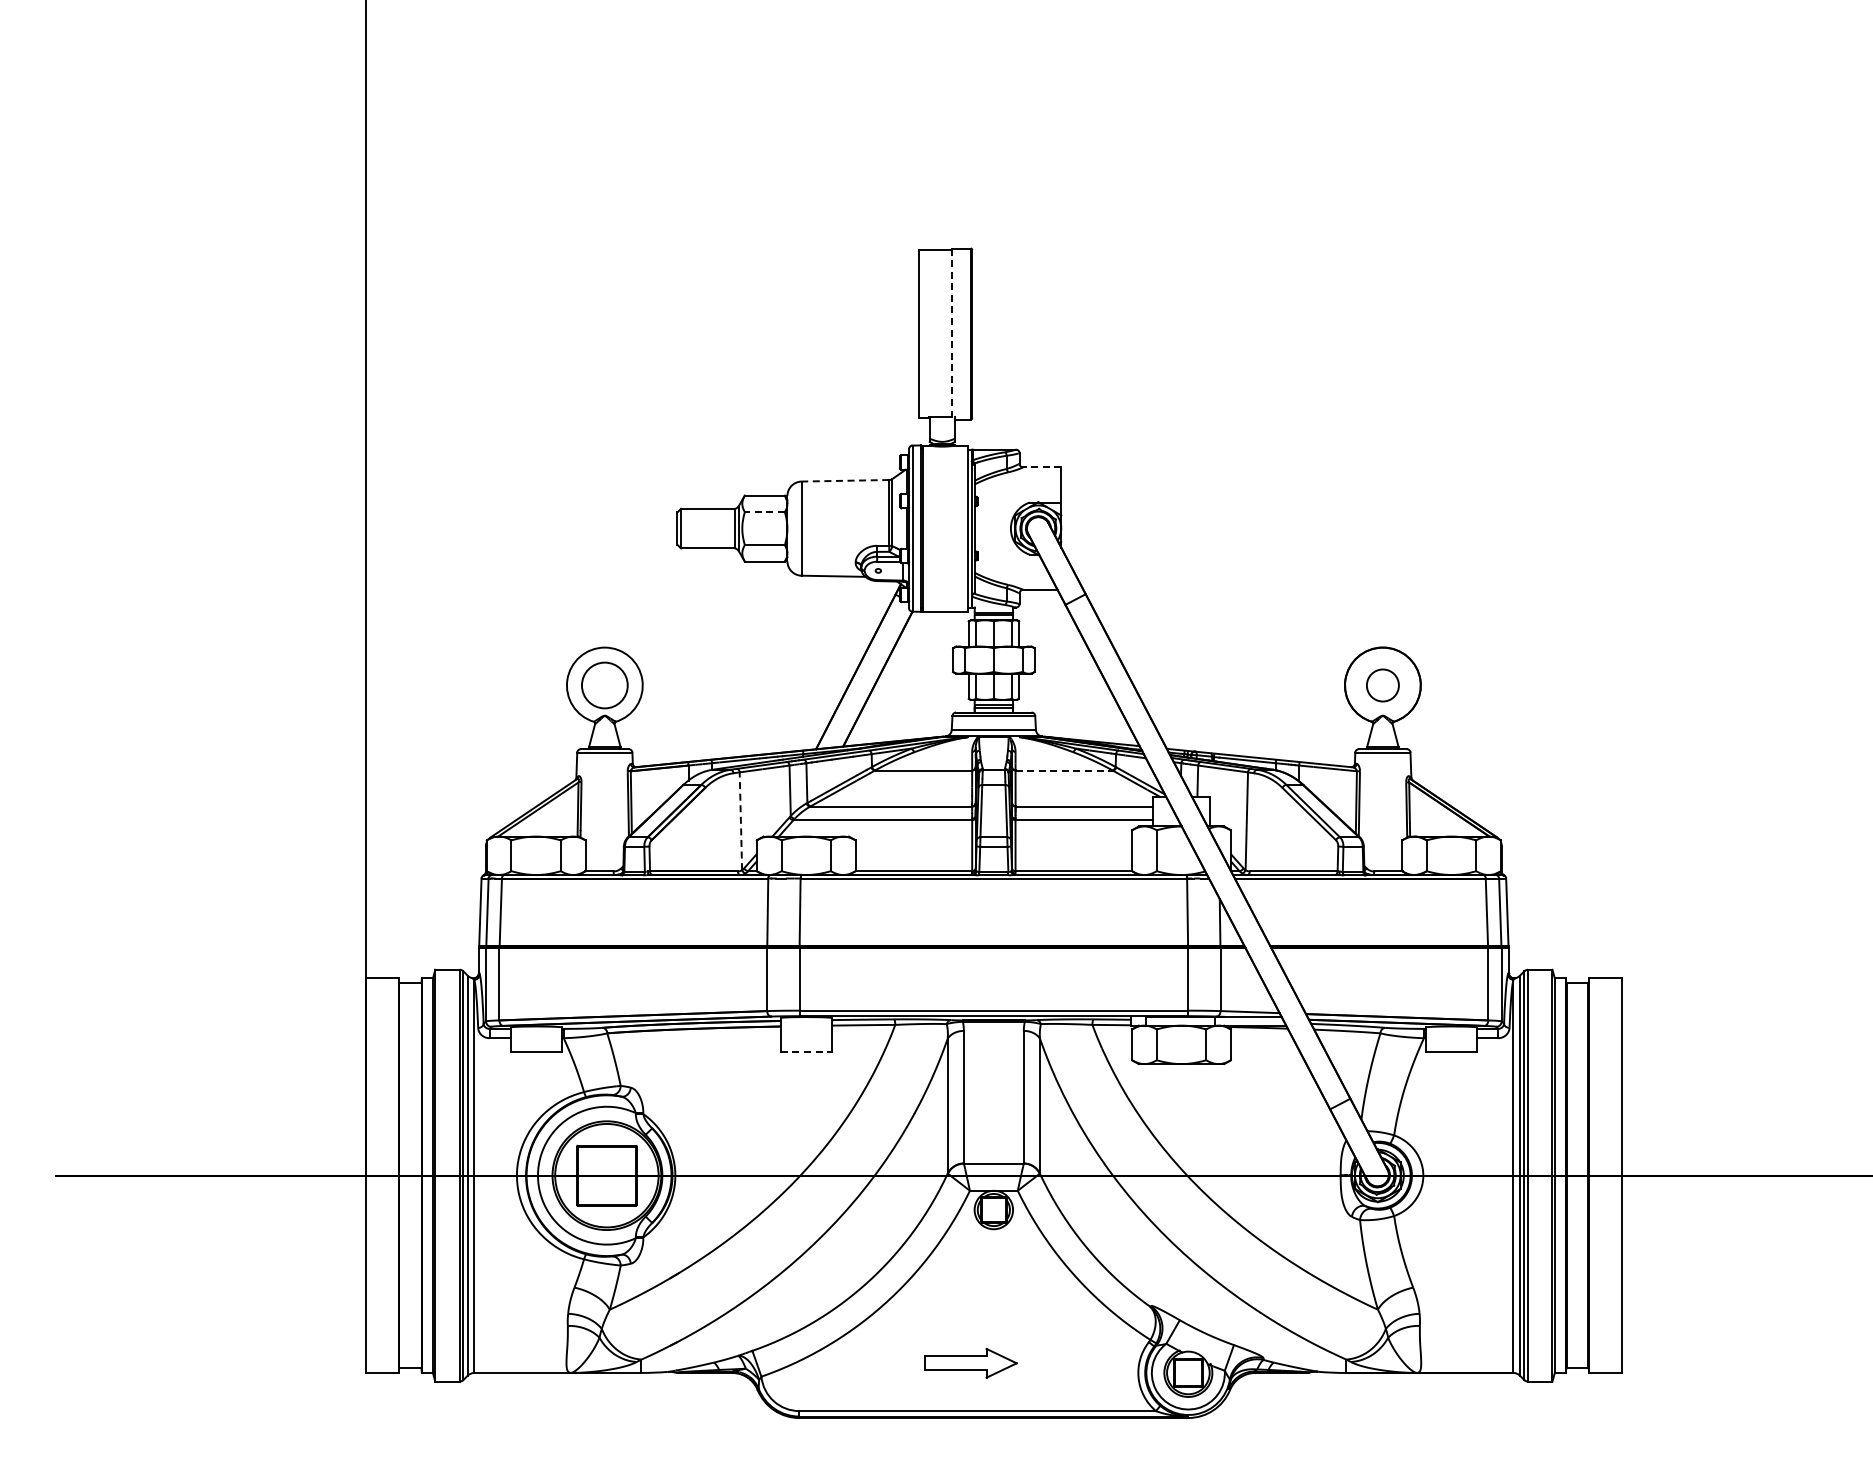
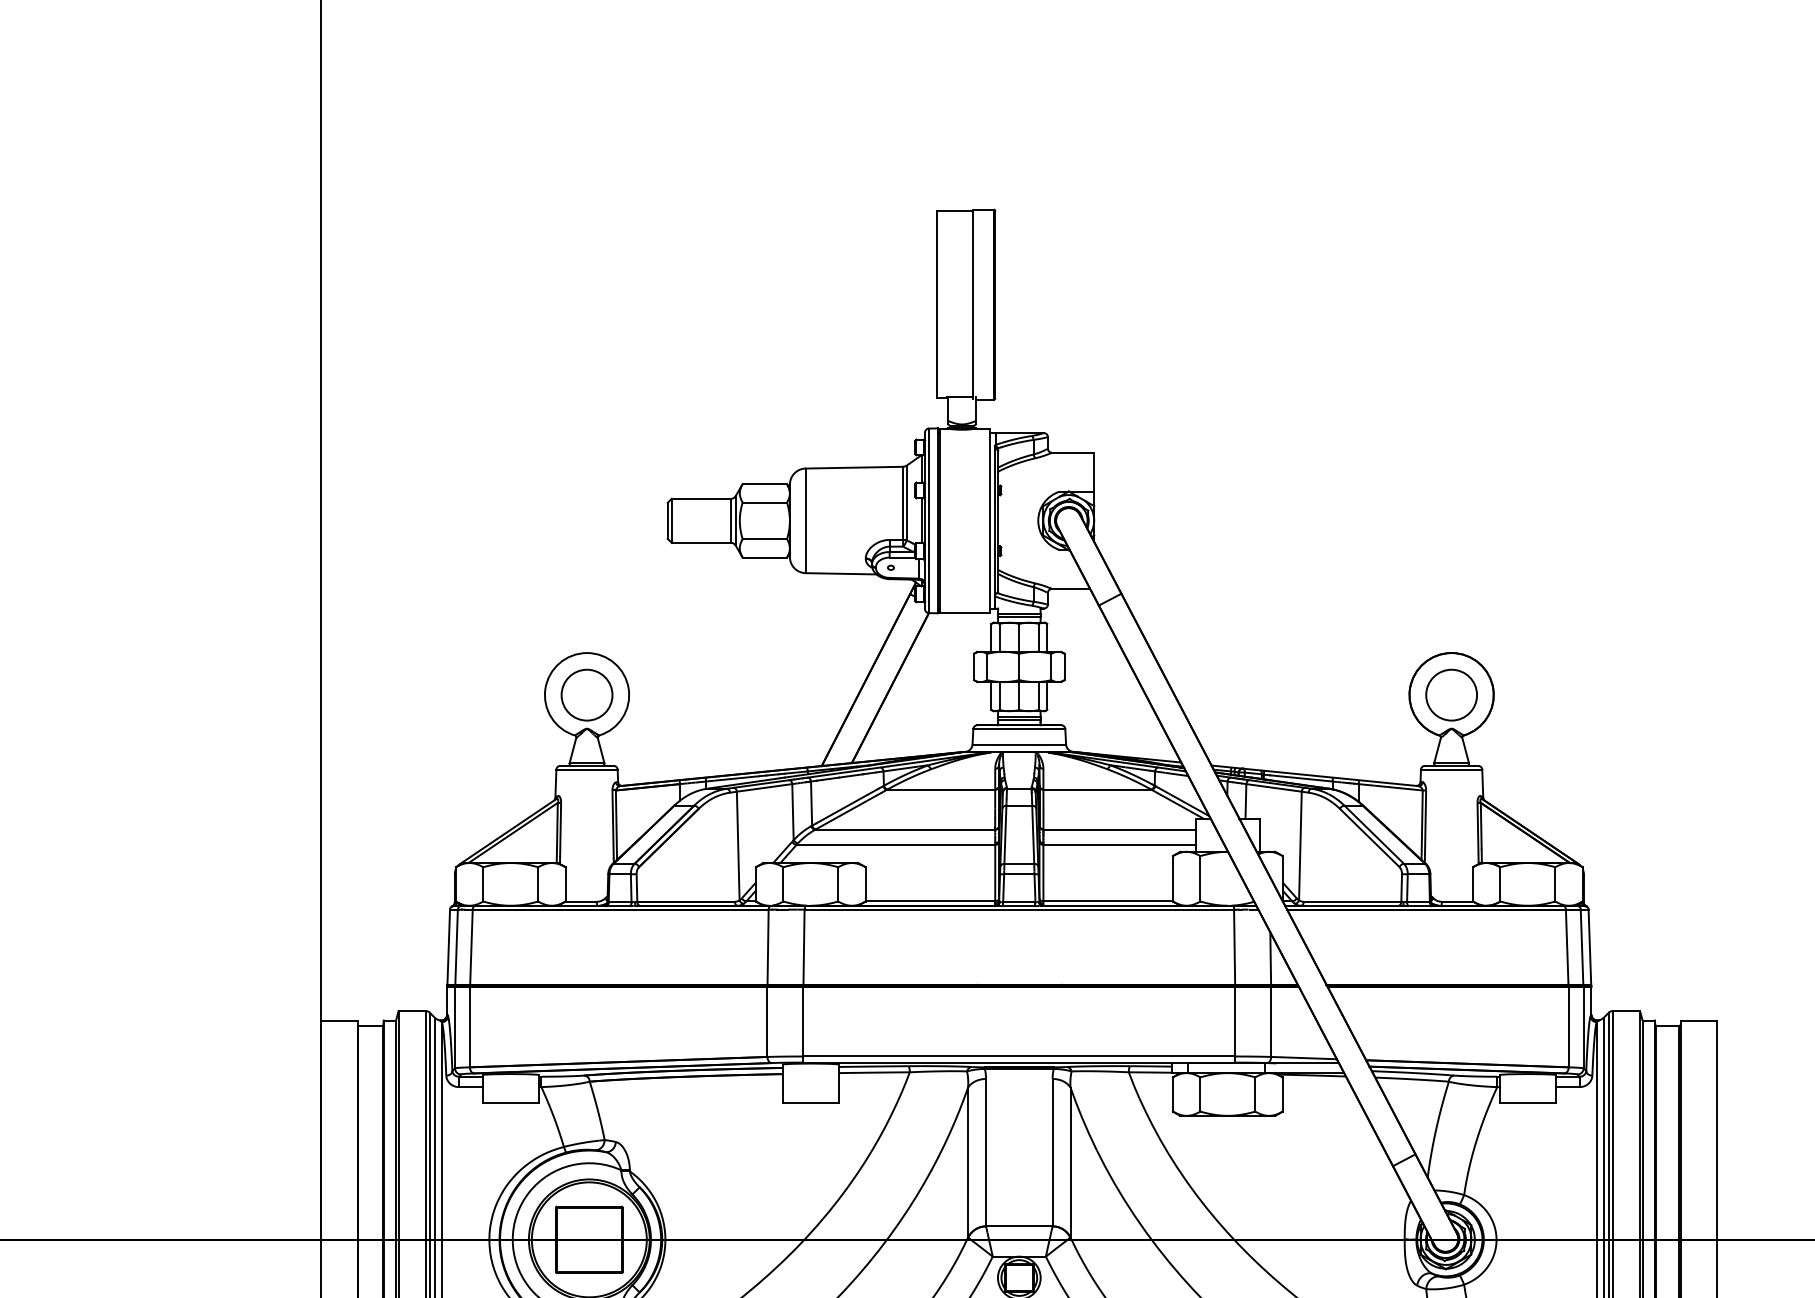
line: (952, 334) -> (973, 305), dashed -> solid
line: (1041, 467) -> (1072, 452), dashed -> solid
line: (845, 480) -> (854, 467), dashed -> solid
line: (764, 512) -> (764, 502), dashed -> solid
circle: (1382, 685) -> (1451, 695), size x1.43
line: (1064, 770) -> (1097, 789), dashed -> solid
line: (740, 821) -> (737, 846), dashed -> solid
line: (806, 1052) -> (811, 1102), dashed -> solid

